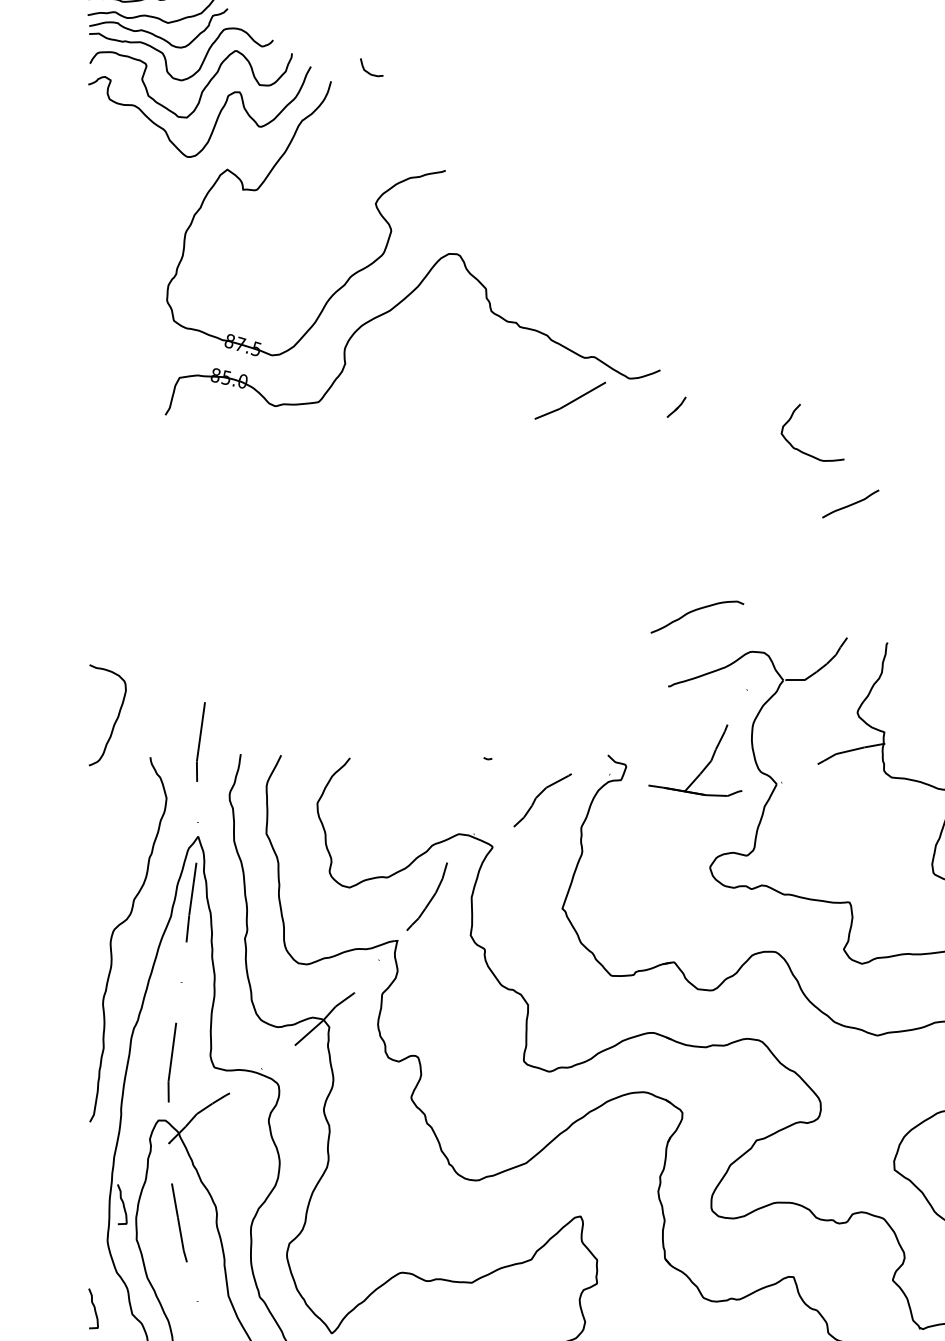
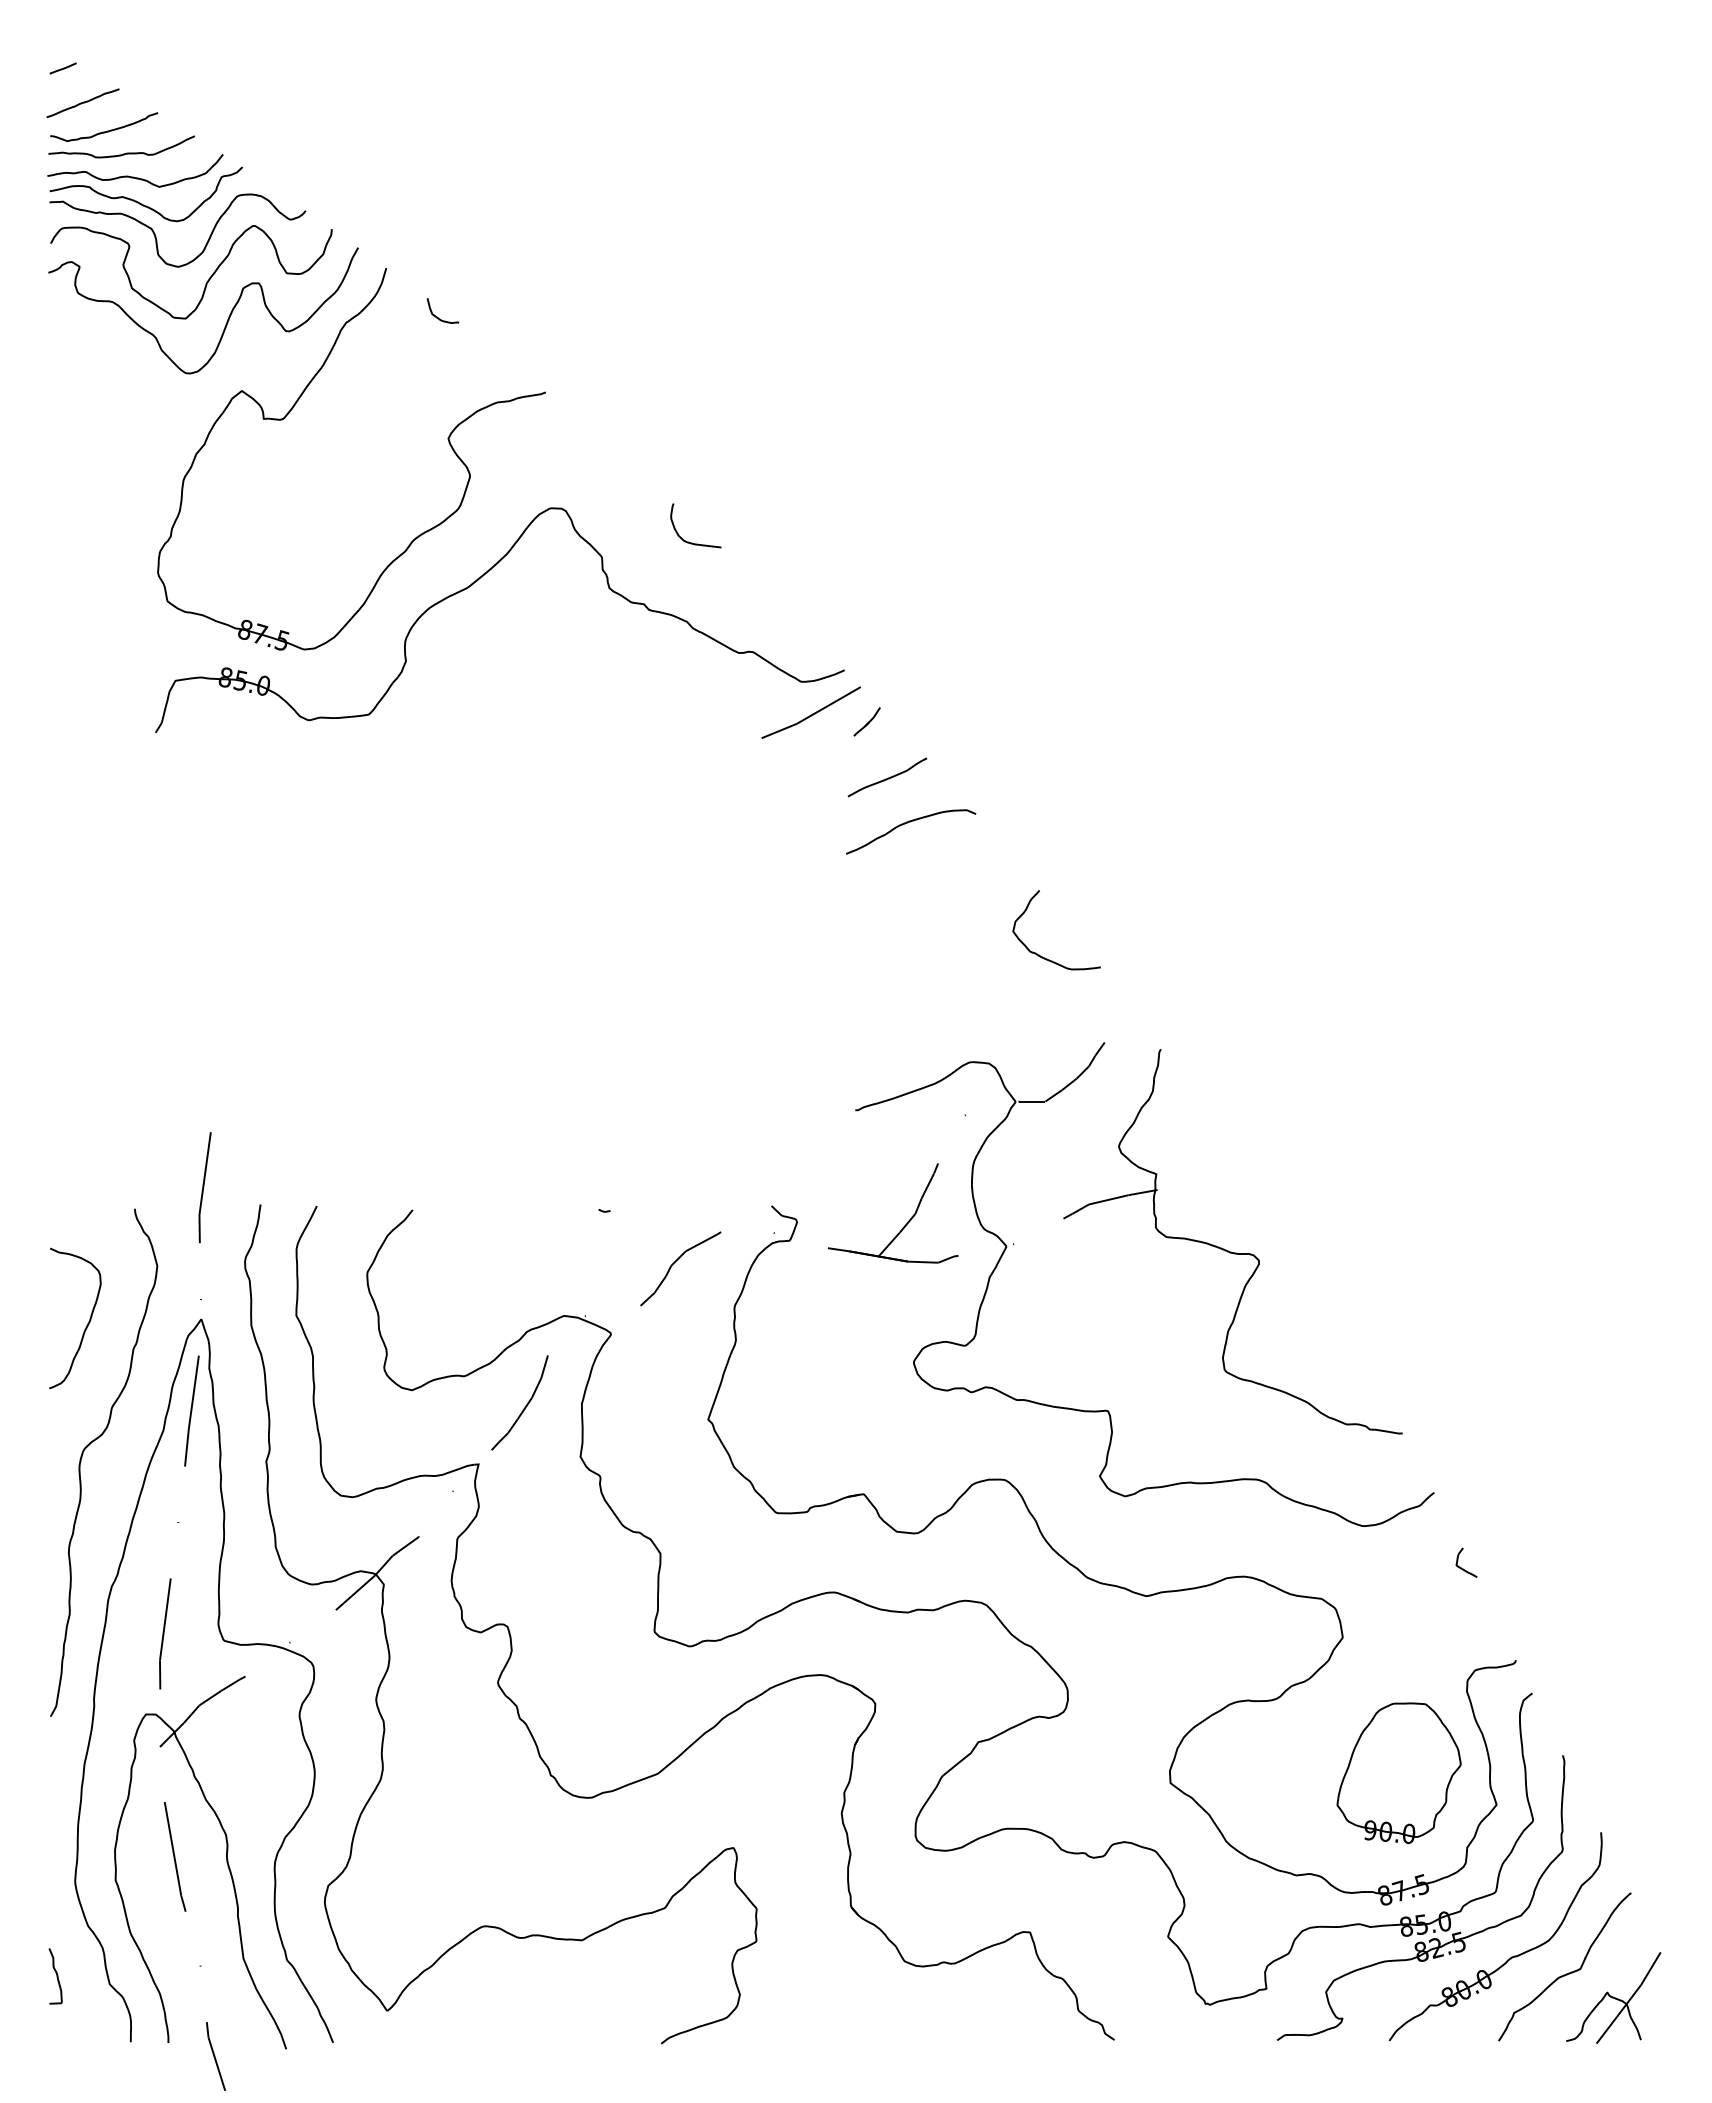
curve: (367, 71) -> (437, 316), moved
curve: (551, 278) -> (692, 542), added
line: (569, 402) -> (810, 714), moved
curve: (800, 450) -> (1039, 954), moved
curve: (851, 504) -> (888, 777), moved
curve: (694, 611) -> (907, 823), moved
curve: (116, 718) -> (87, 1323), moved
curve: (122, 1204) -> (96, 1831), removed

